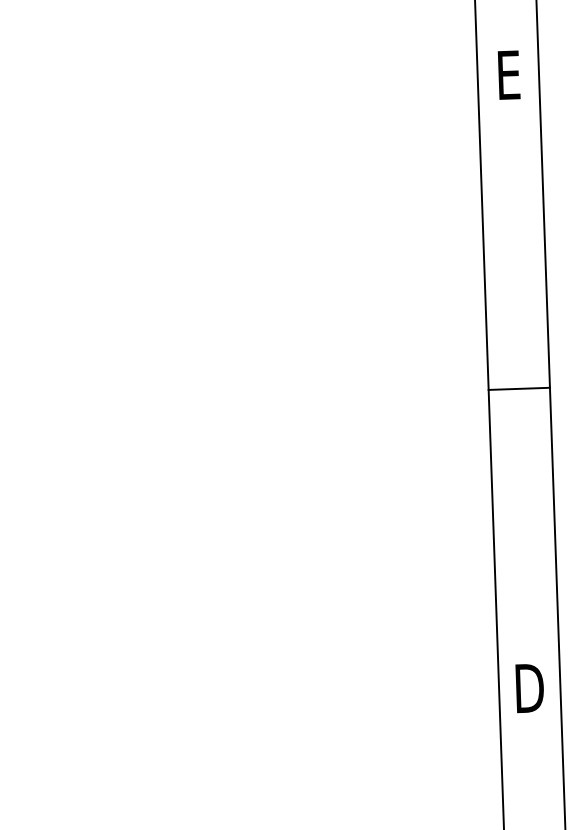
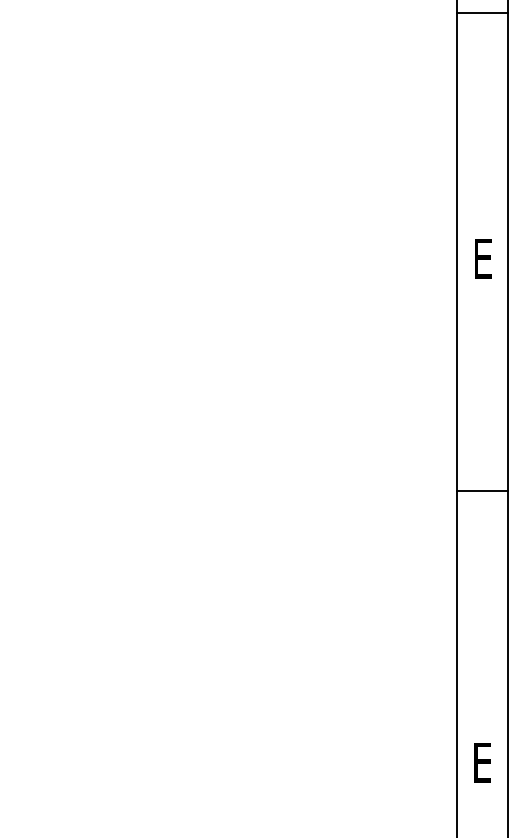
line: (519, 388) -> (482, 491), moved
text: (529, 688) -> (482, 762), D -> E

